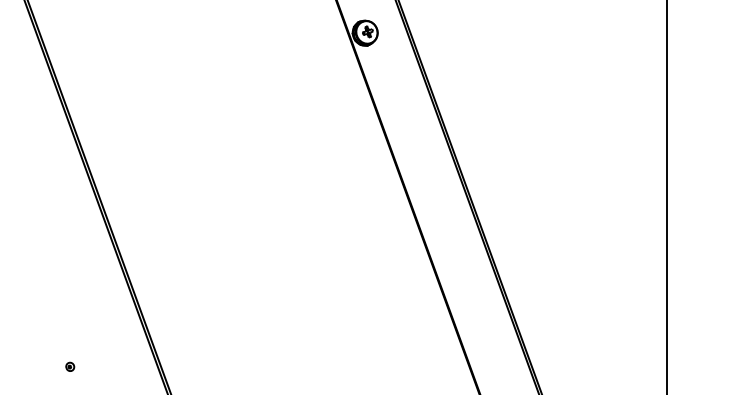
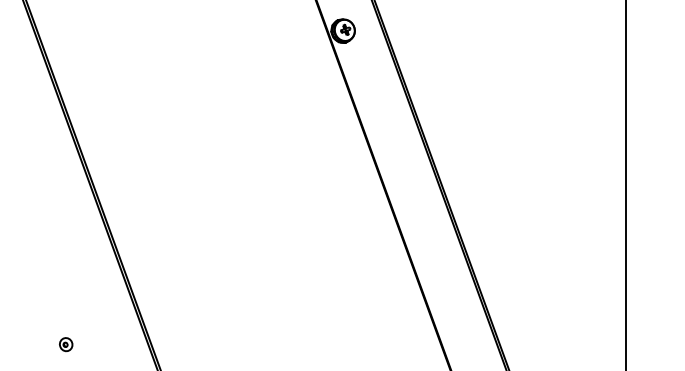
part: (69, 366) -> (65, 344), size x1.67

